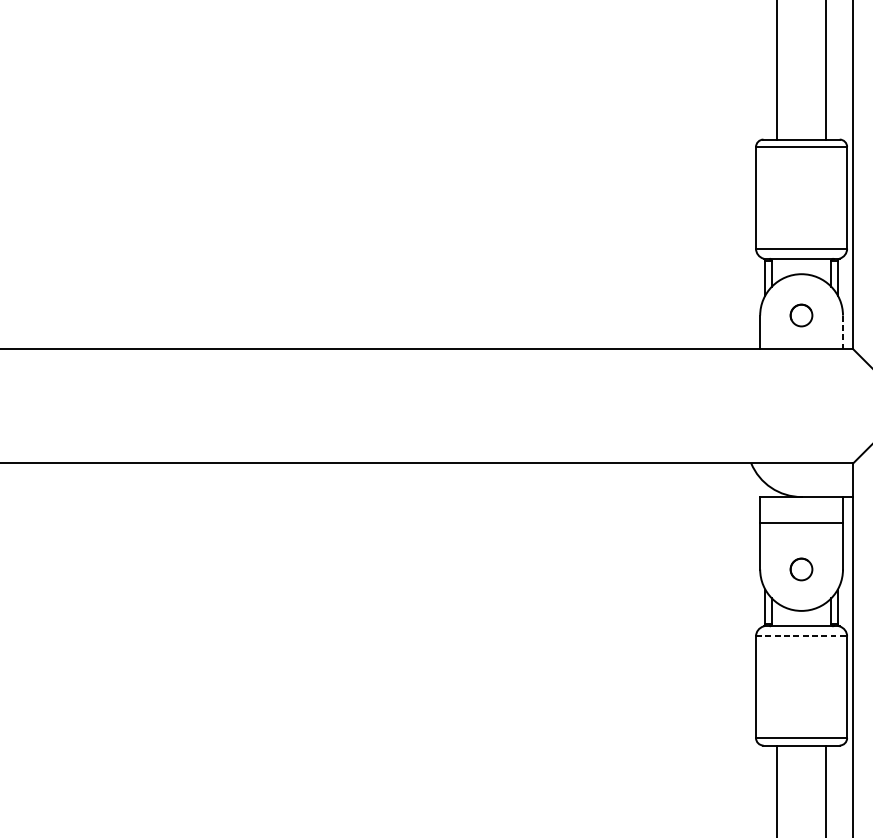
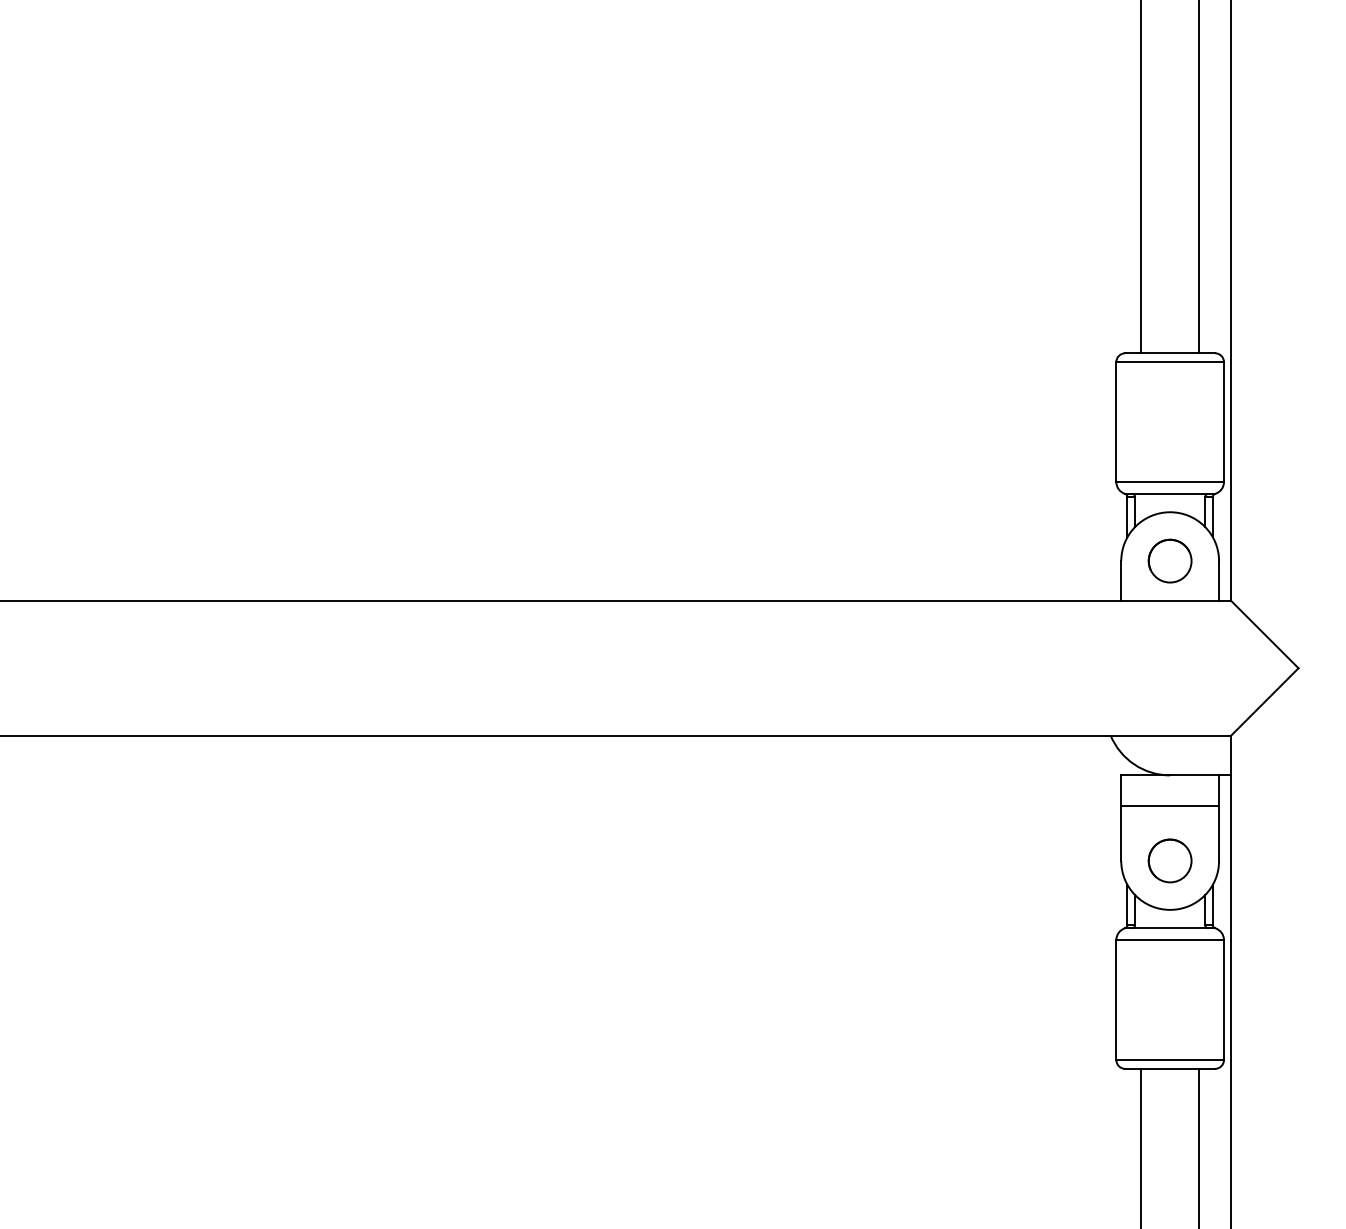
part: (801, 315) -> (1169, 560), size x1.67
line: (843, 332) -> (1219, 581), dashed -> solid
part: (801, 569) -> (1169, 860), size x1.67
line: (801, 636) -> (1170, 940), dashed -> solid

